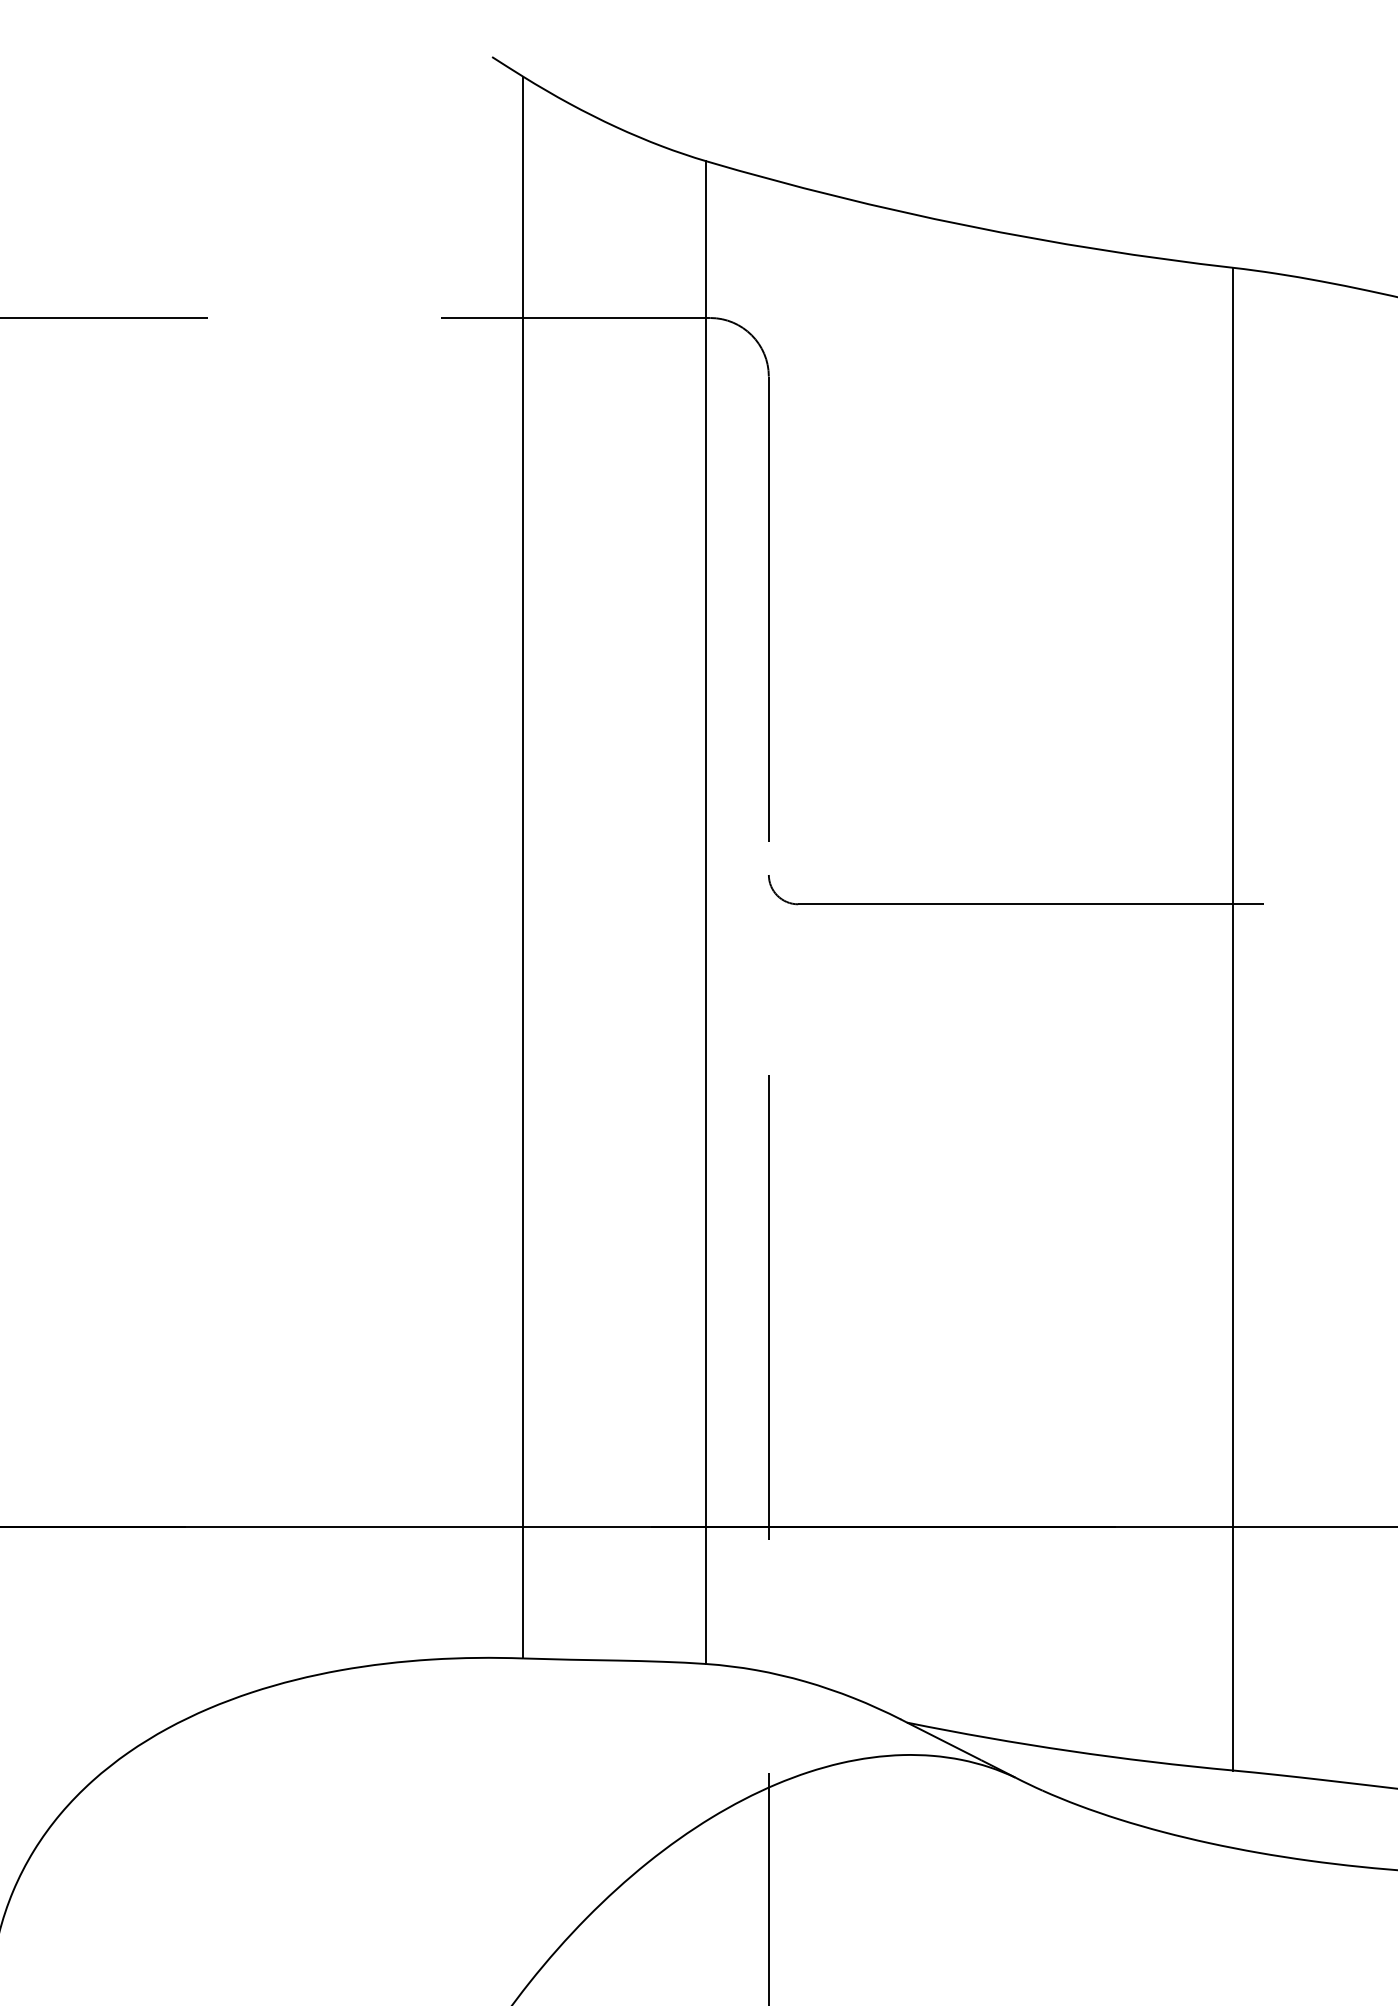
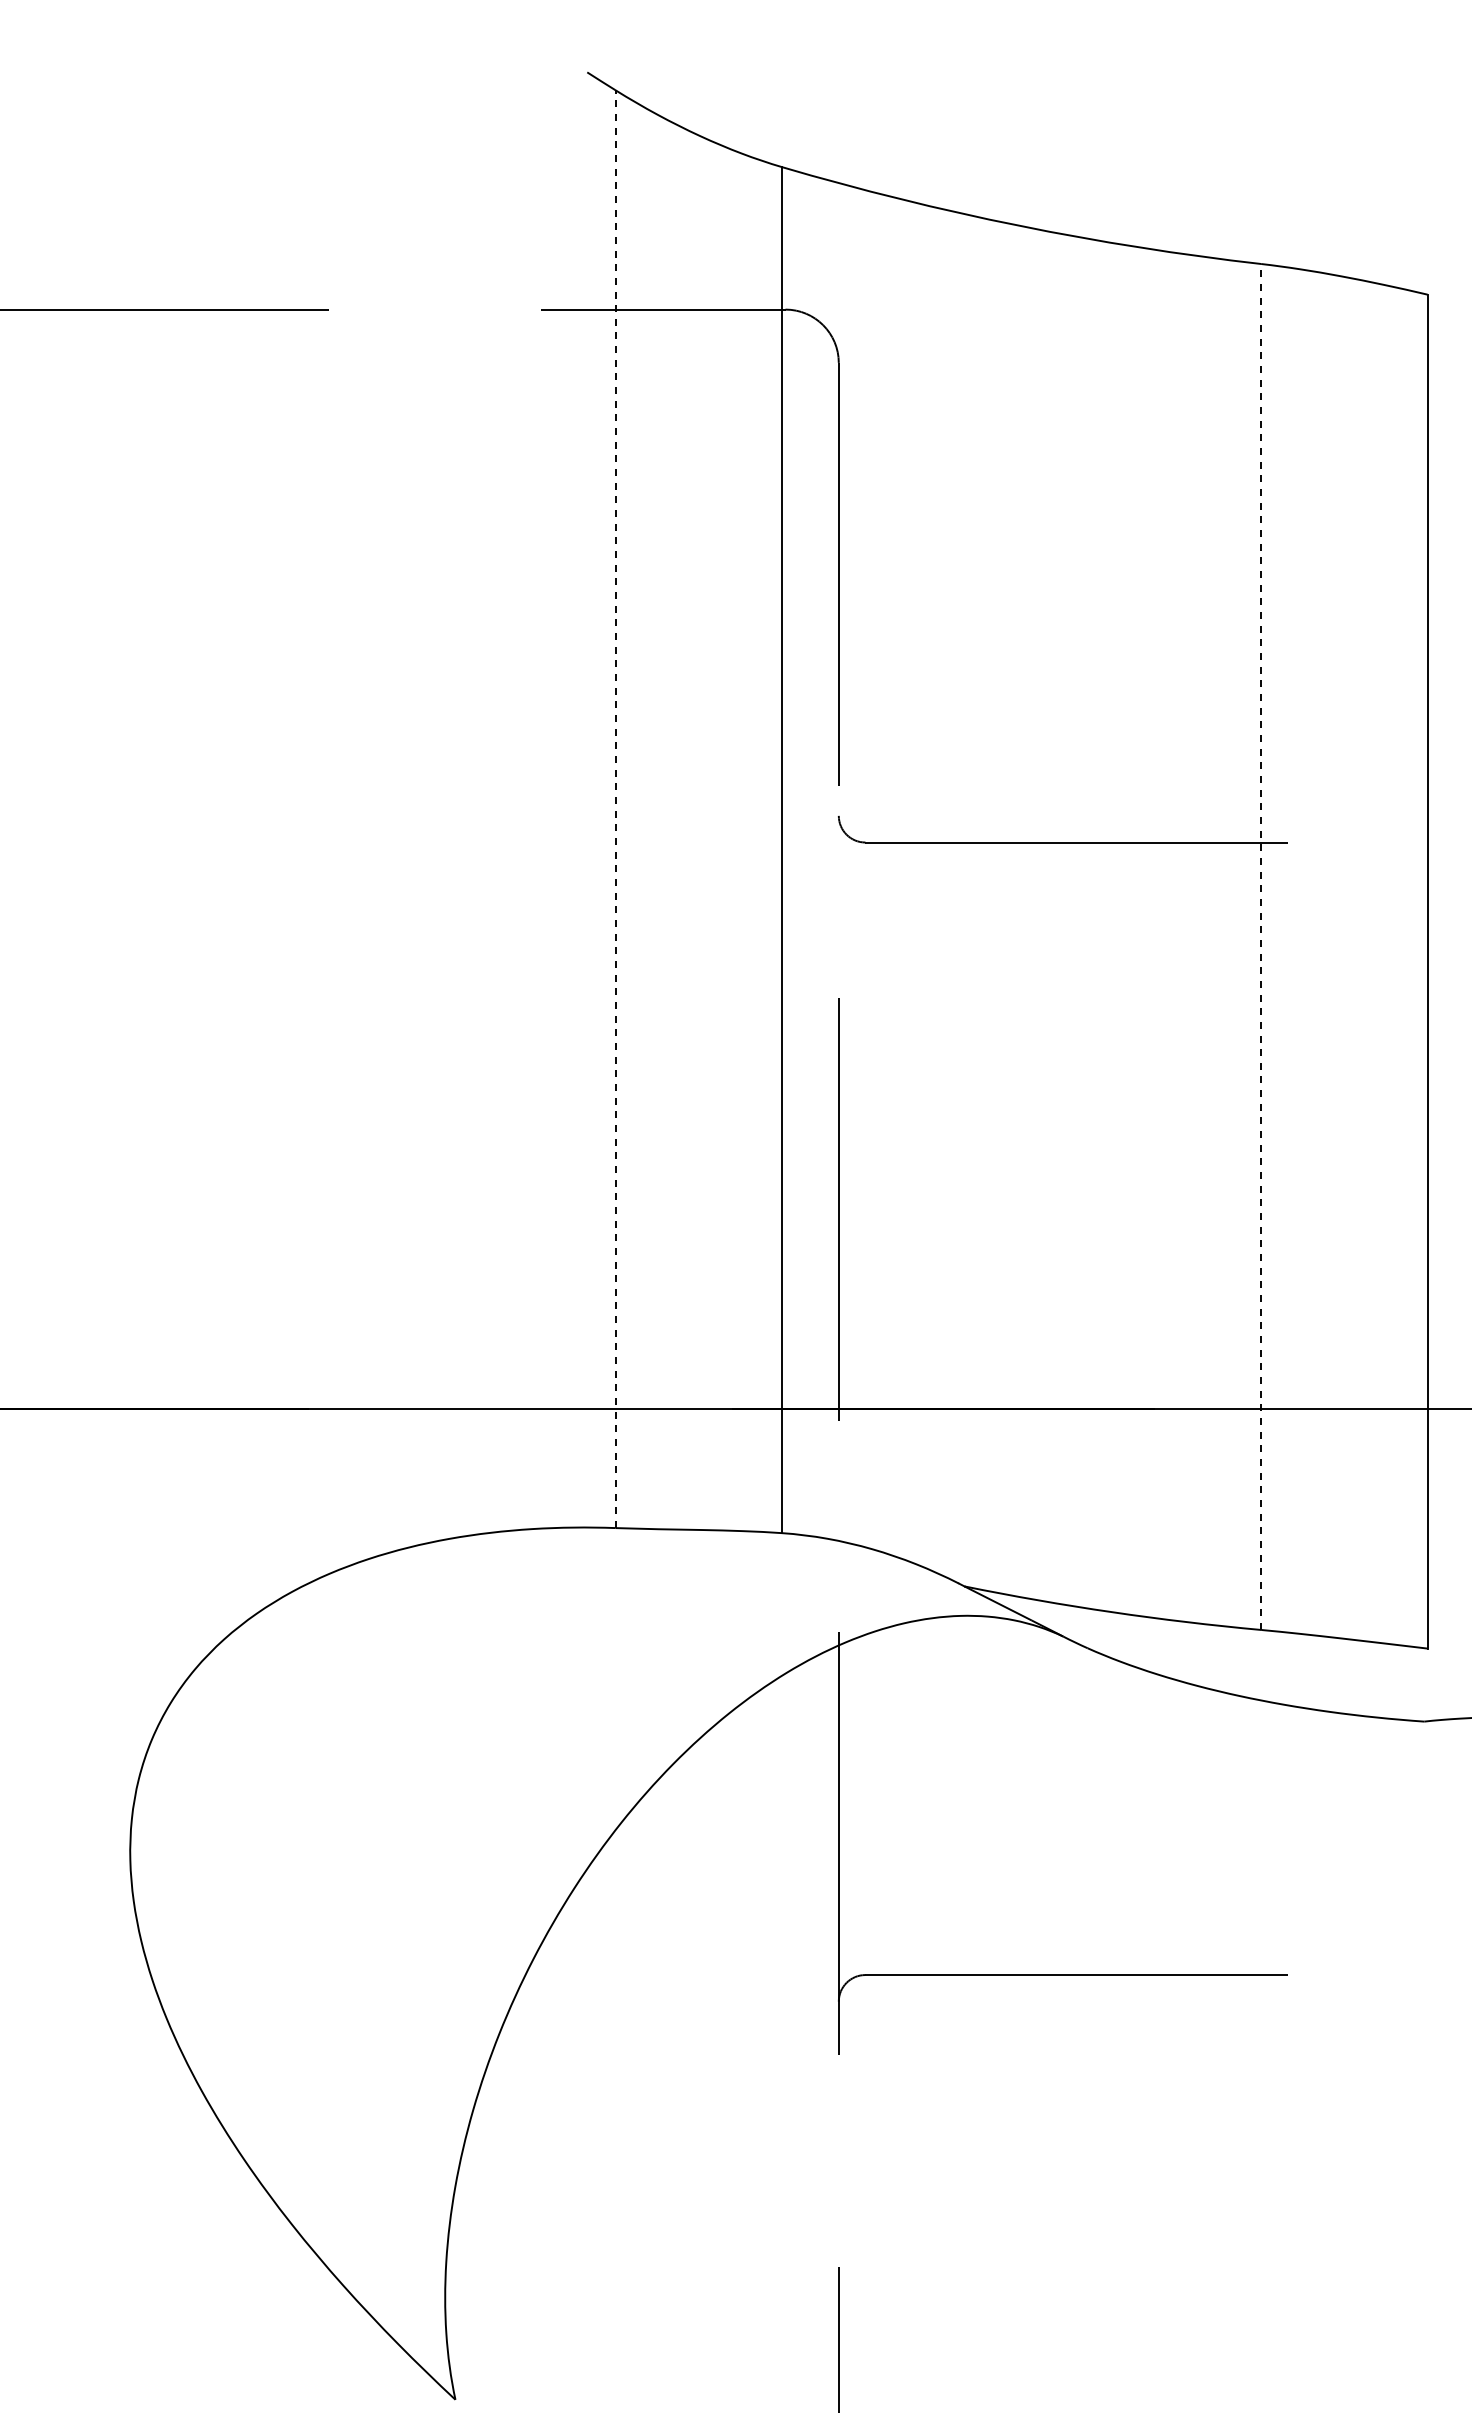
line: (523, 867) -> (615, 809), solid -> dashed
line: (1233, 1018) -> (1261, 946), solid -> dashed

